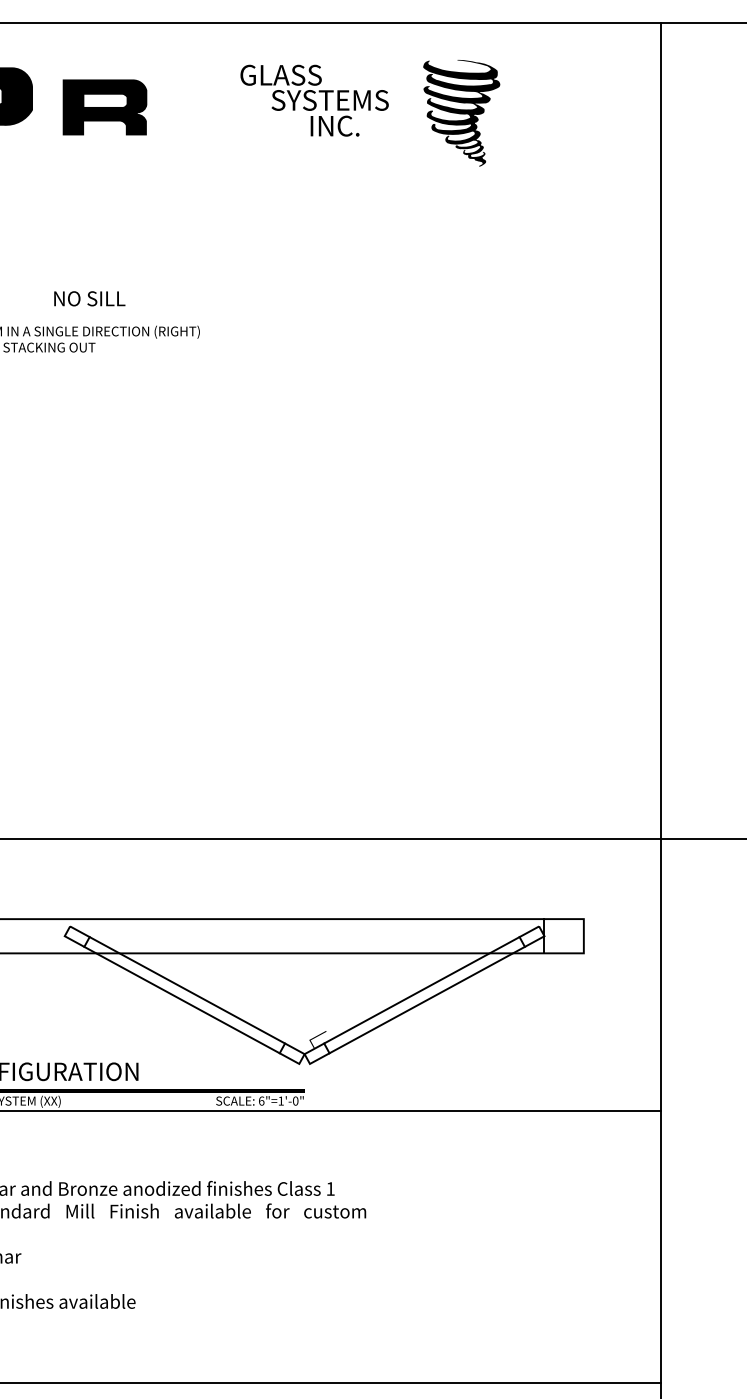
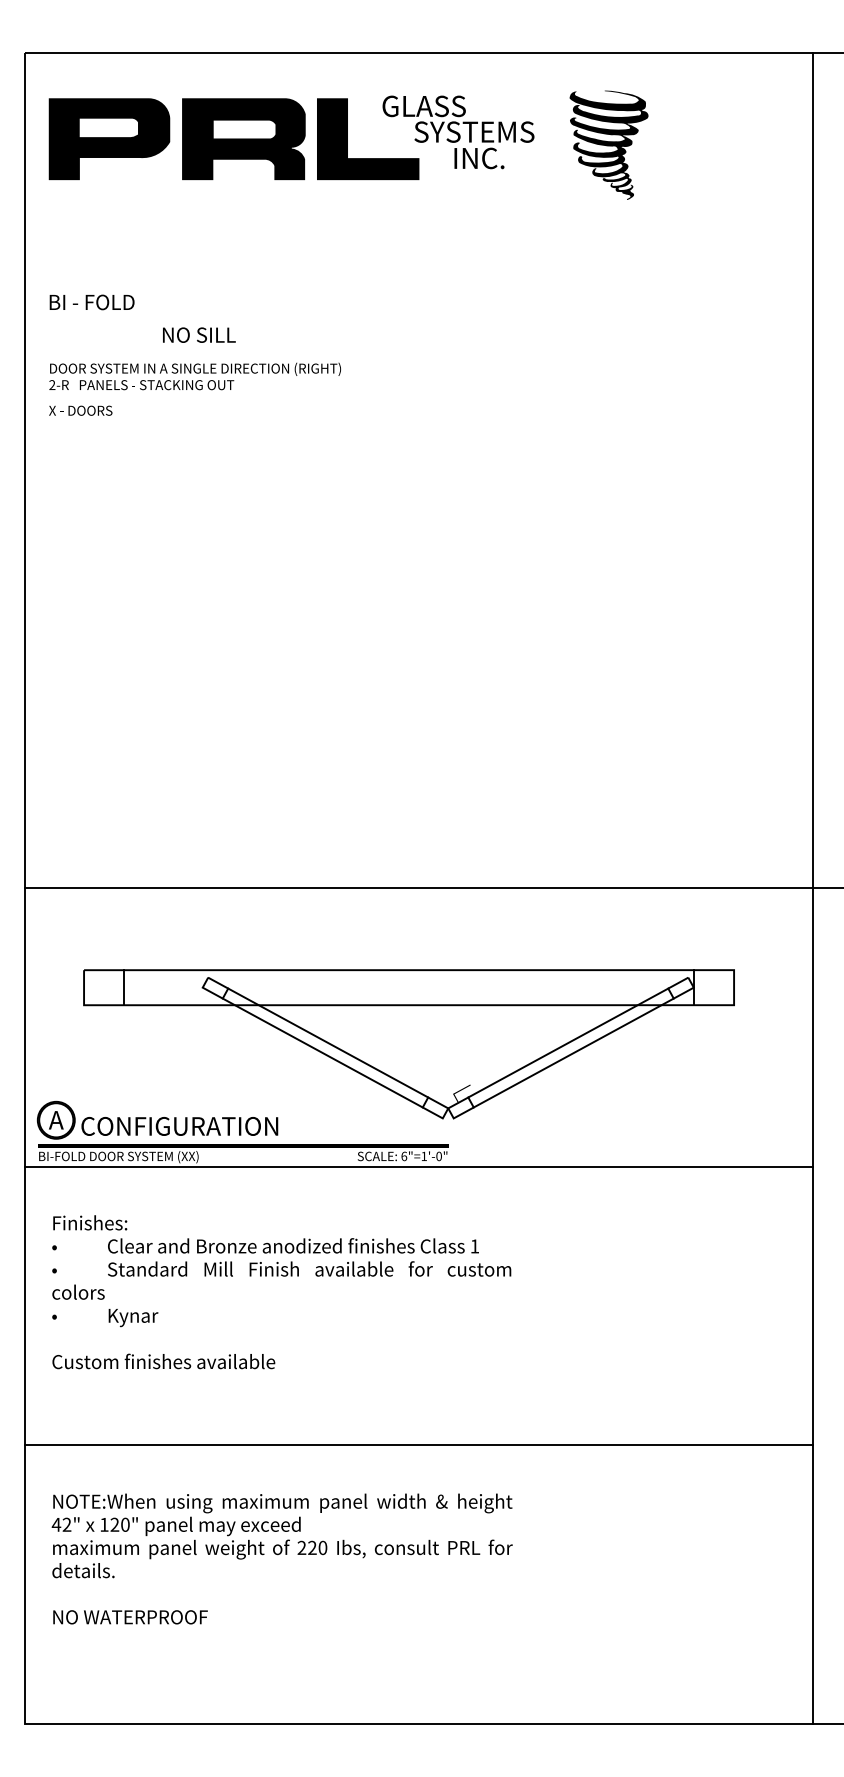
part: (104, 107) -> (243, 139), size x1.43
fill: (225, 107) -> (367, 139), added
text: (89, 298) -> (199, 334), moved

